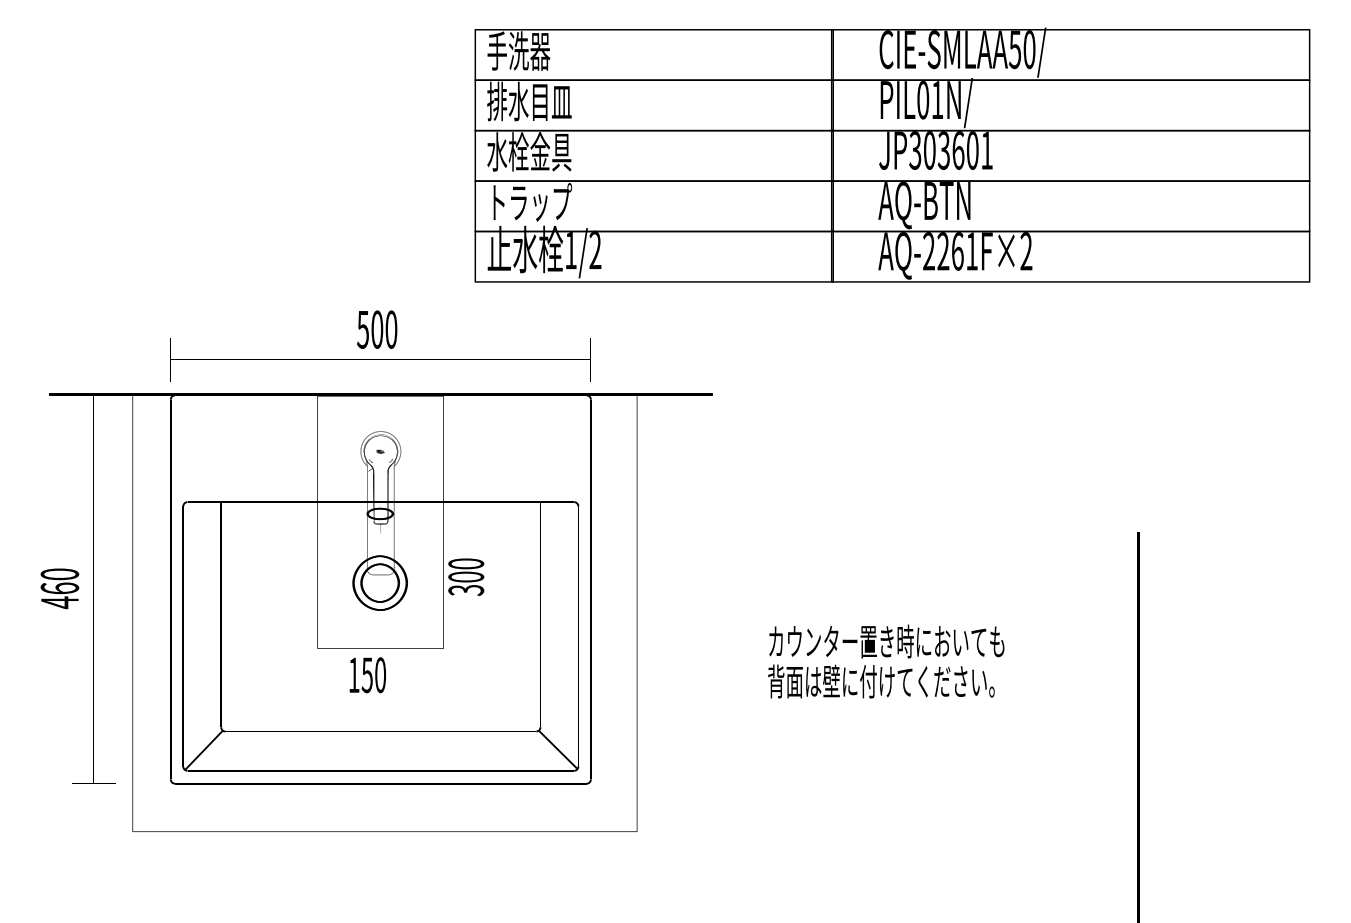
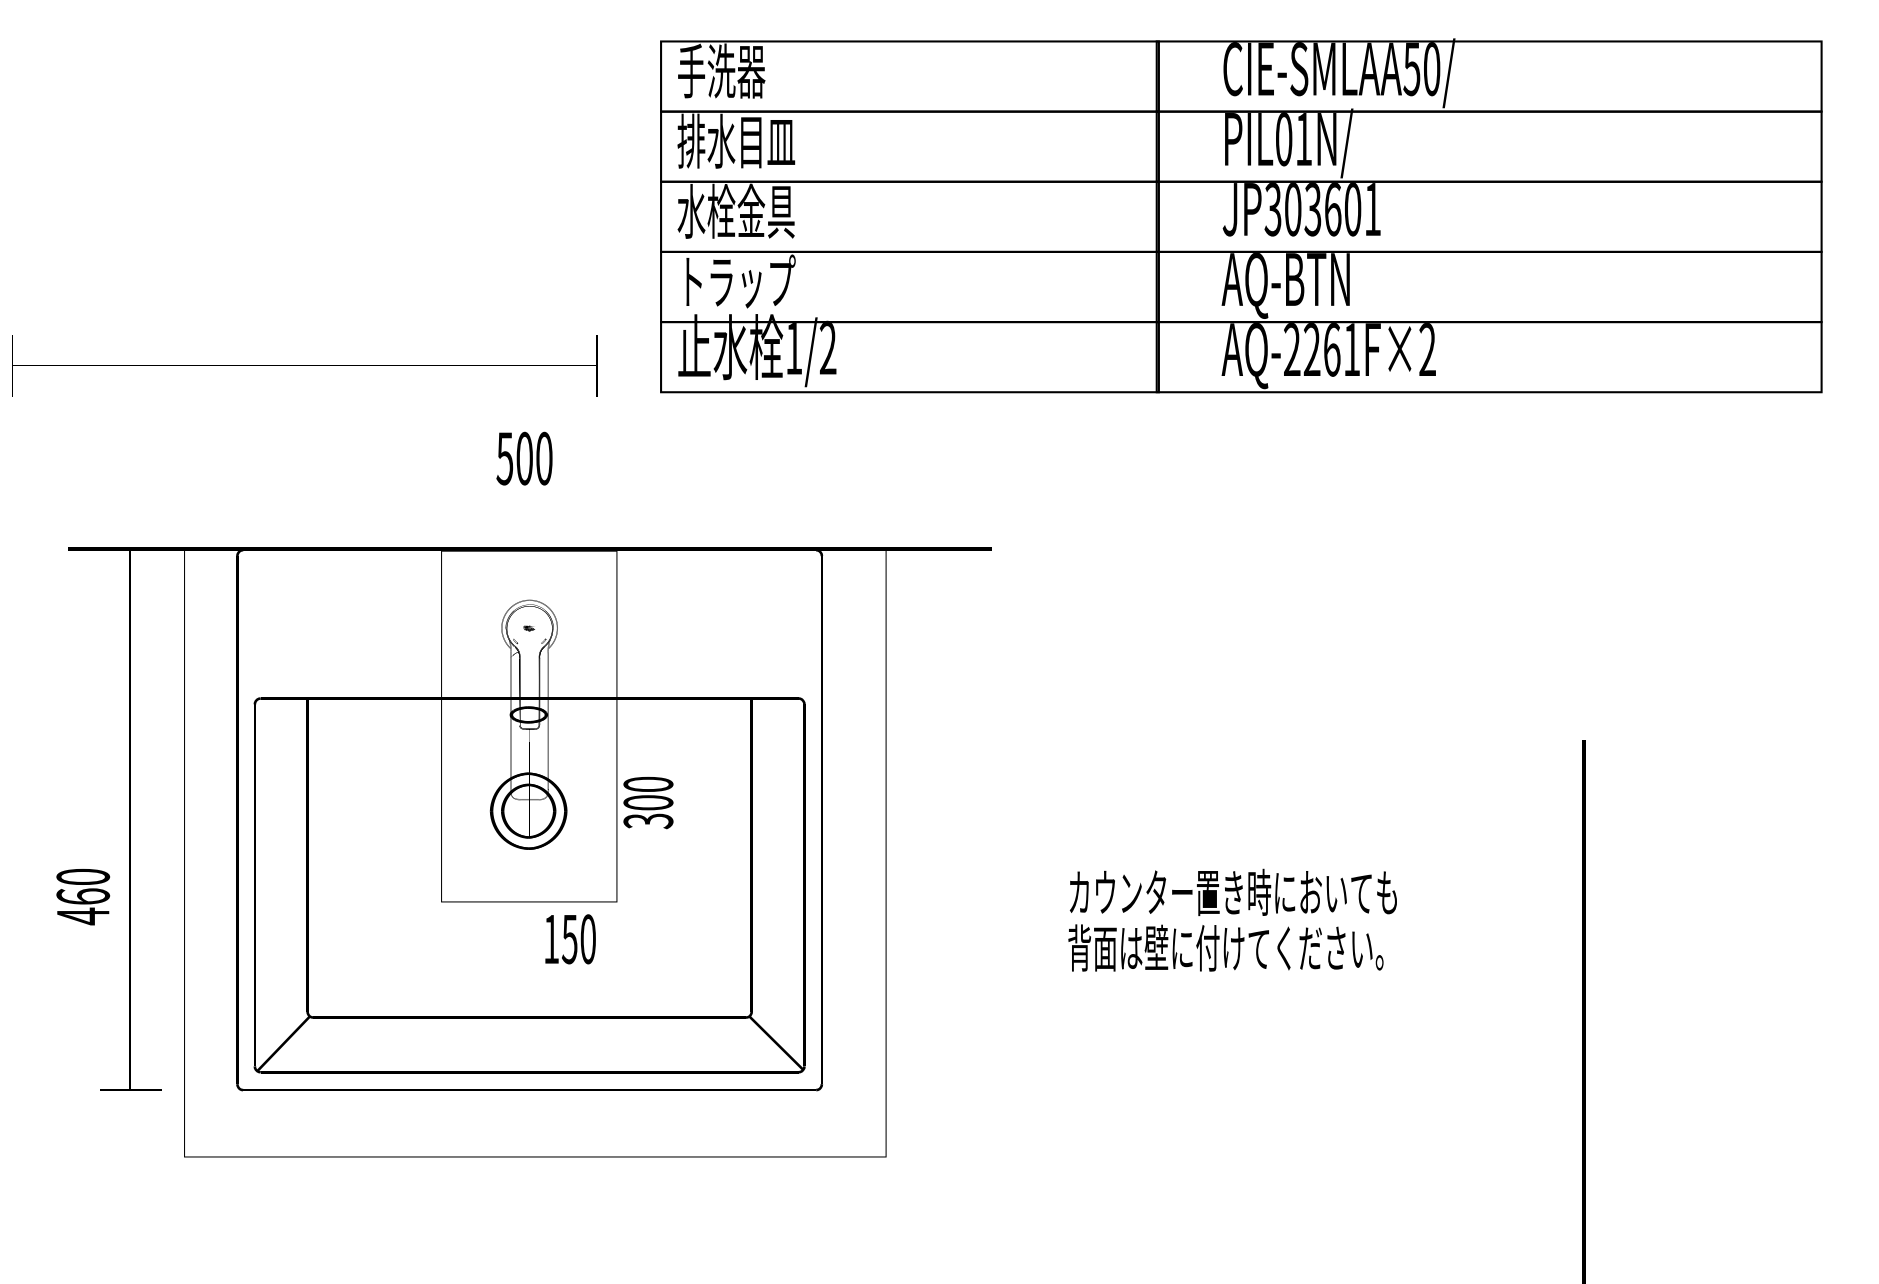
part: (380, 359) -> (304, 365), moved
text: (60, 589) -> (83, 897), moved
text: (367, 675) -> (570, 939), moved

